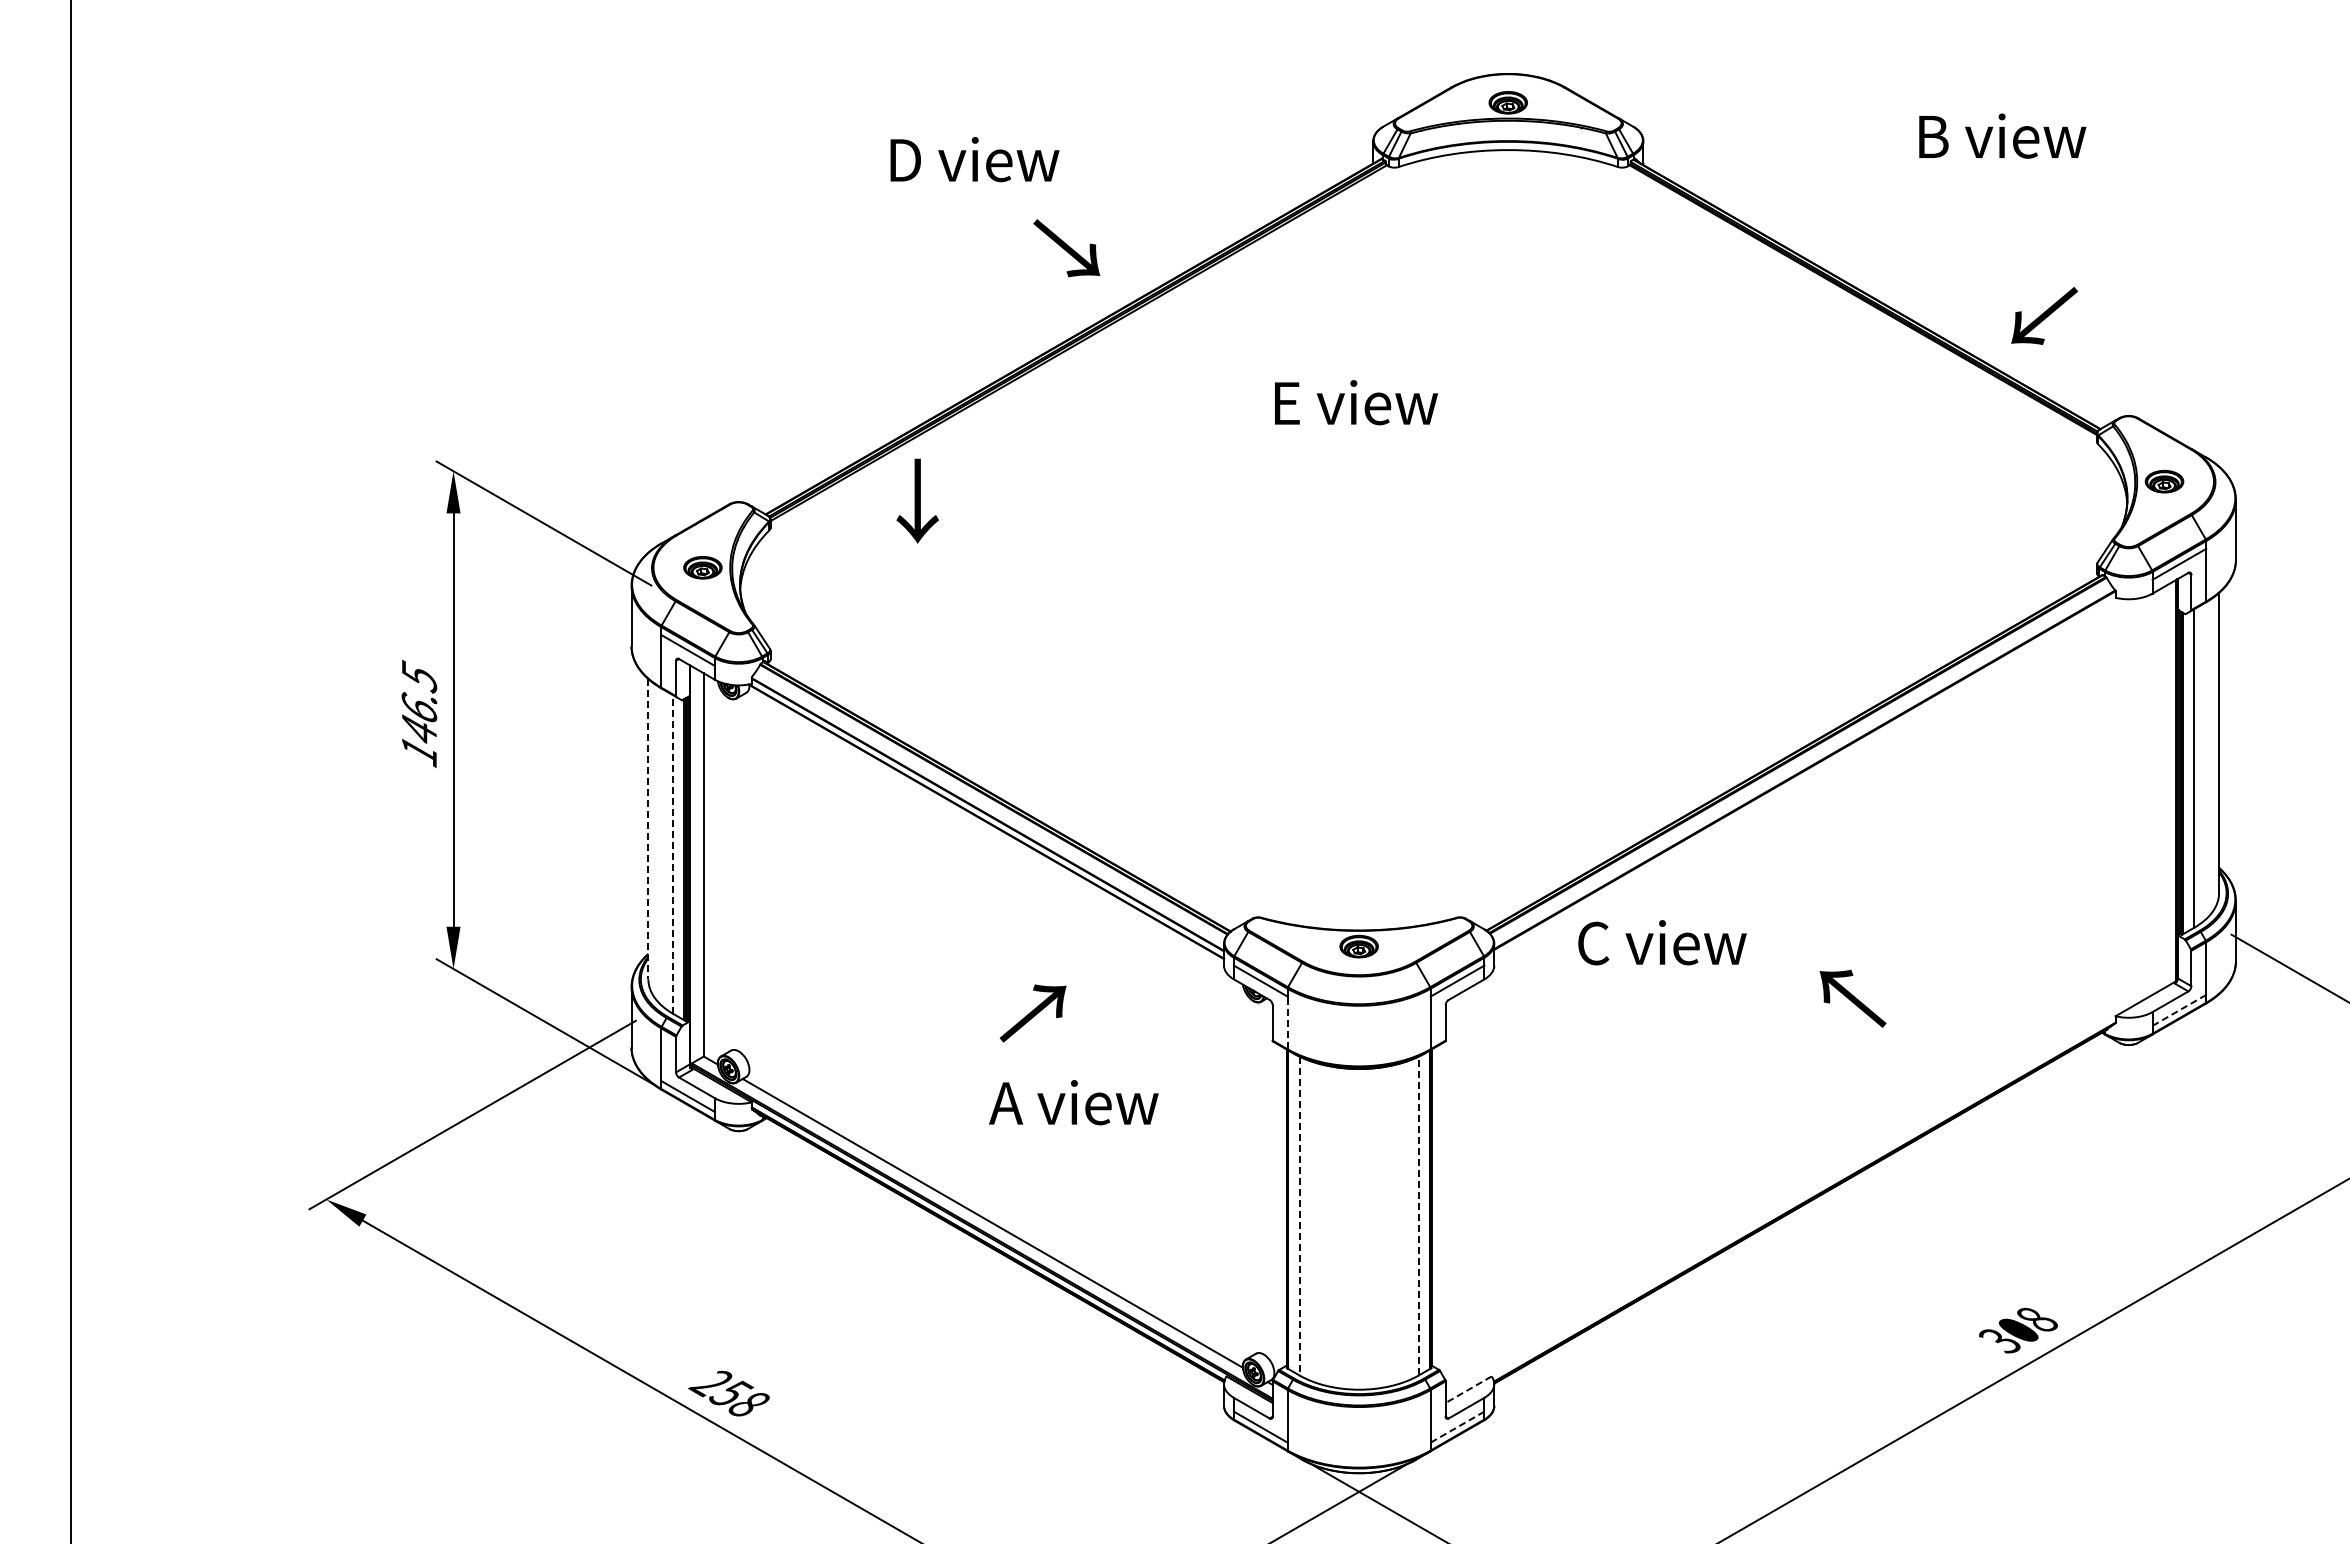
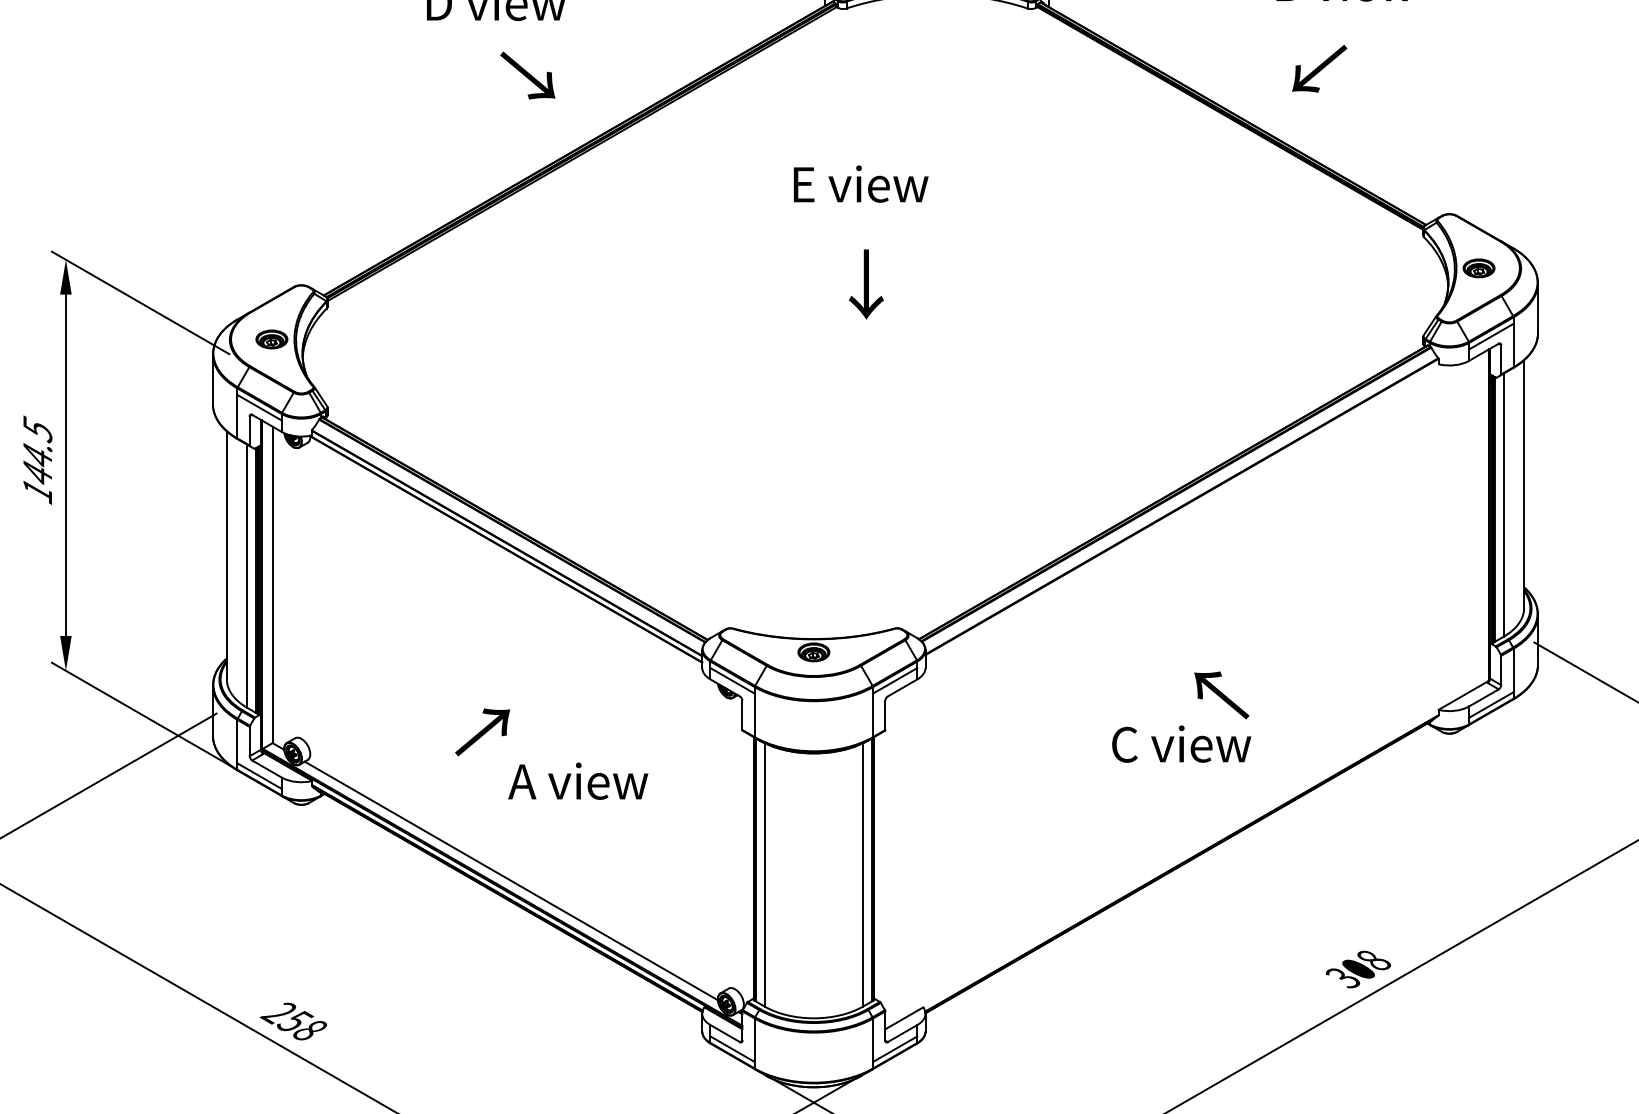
text: (1066, 248) -> (527, 75), moved
text: (2044, 315) -> (1319, 68), moved
text: (1356, 402) -> (861, 183), moved
text: (917, 500) -> (866, 283), moved
text: (419, 707) -> (37, 454), 146.5 -> 144.5
line: (648, 829) -> (226, 555), dashed -> solid
line: (673, 854) -> (247, 576), dashed -> solid
text: (1662, 942) -> (1181, 743), moved
line: (2179, 1010) -> (1491, 705), dashed -> solid
text: (1032, 1013) -> (482, 732), moved
line: (1287, 1022) -> (754, 715), dashed -> solid
line: (1418, 1215) -> (862, 874), dashed -> solid
line: (1299, 1216) -> (764, 875), dashed -> solid
line: (1468, 1389) -> (904, 1018), dashed -> solid
line: (1457, 1427) -> (895, 1049), dashed -> solid

